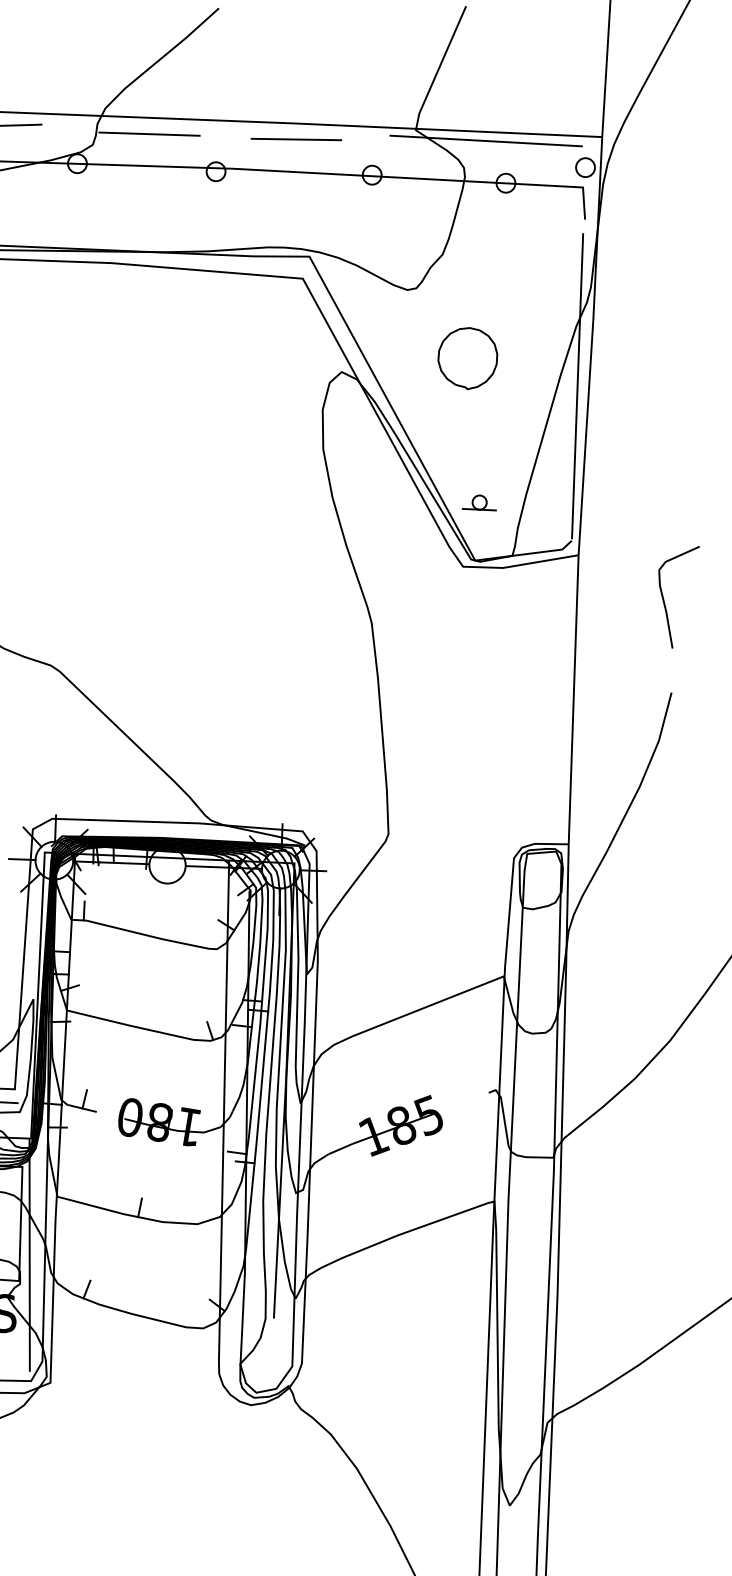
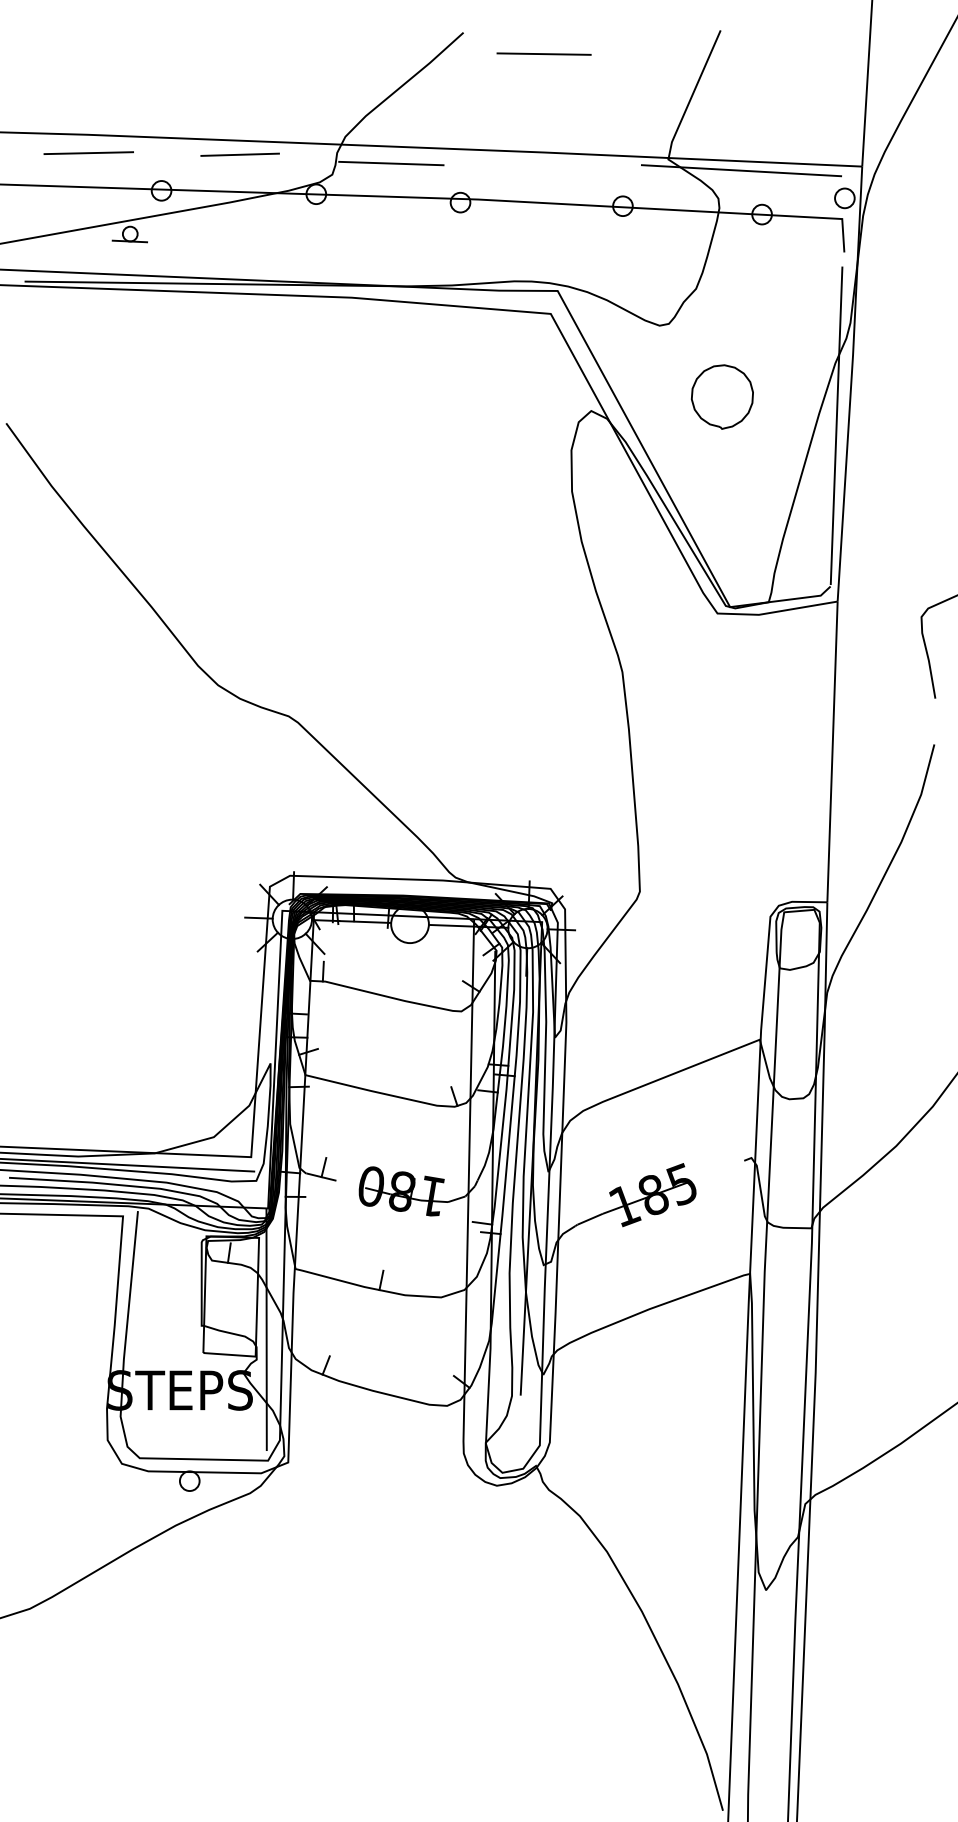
line: (295, 138) -> (543, 53), moved
part: (479, 502) -> (734, 546), removed

